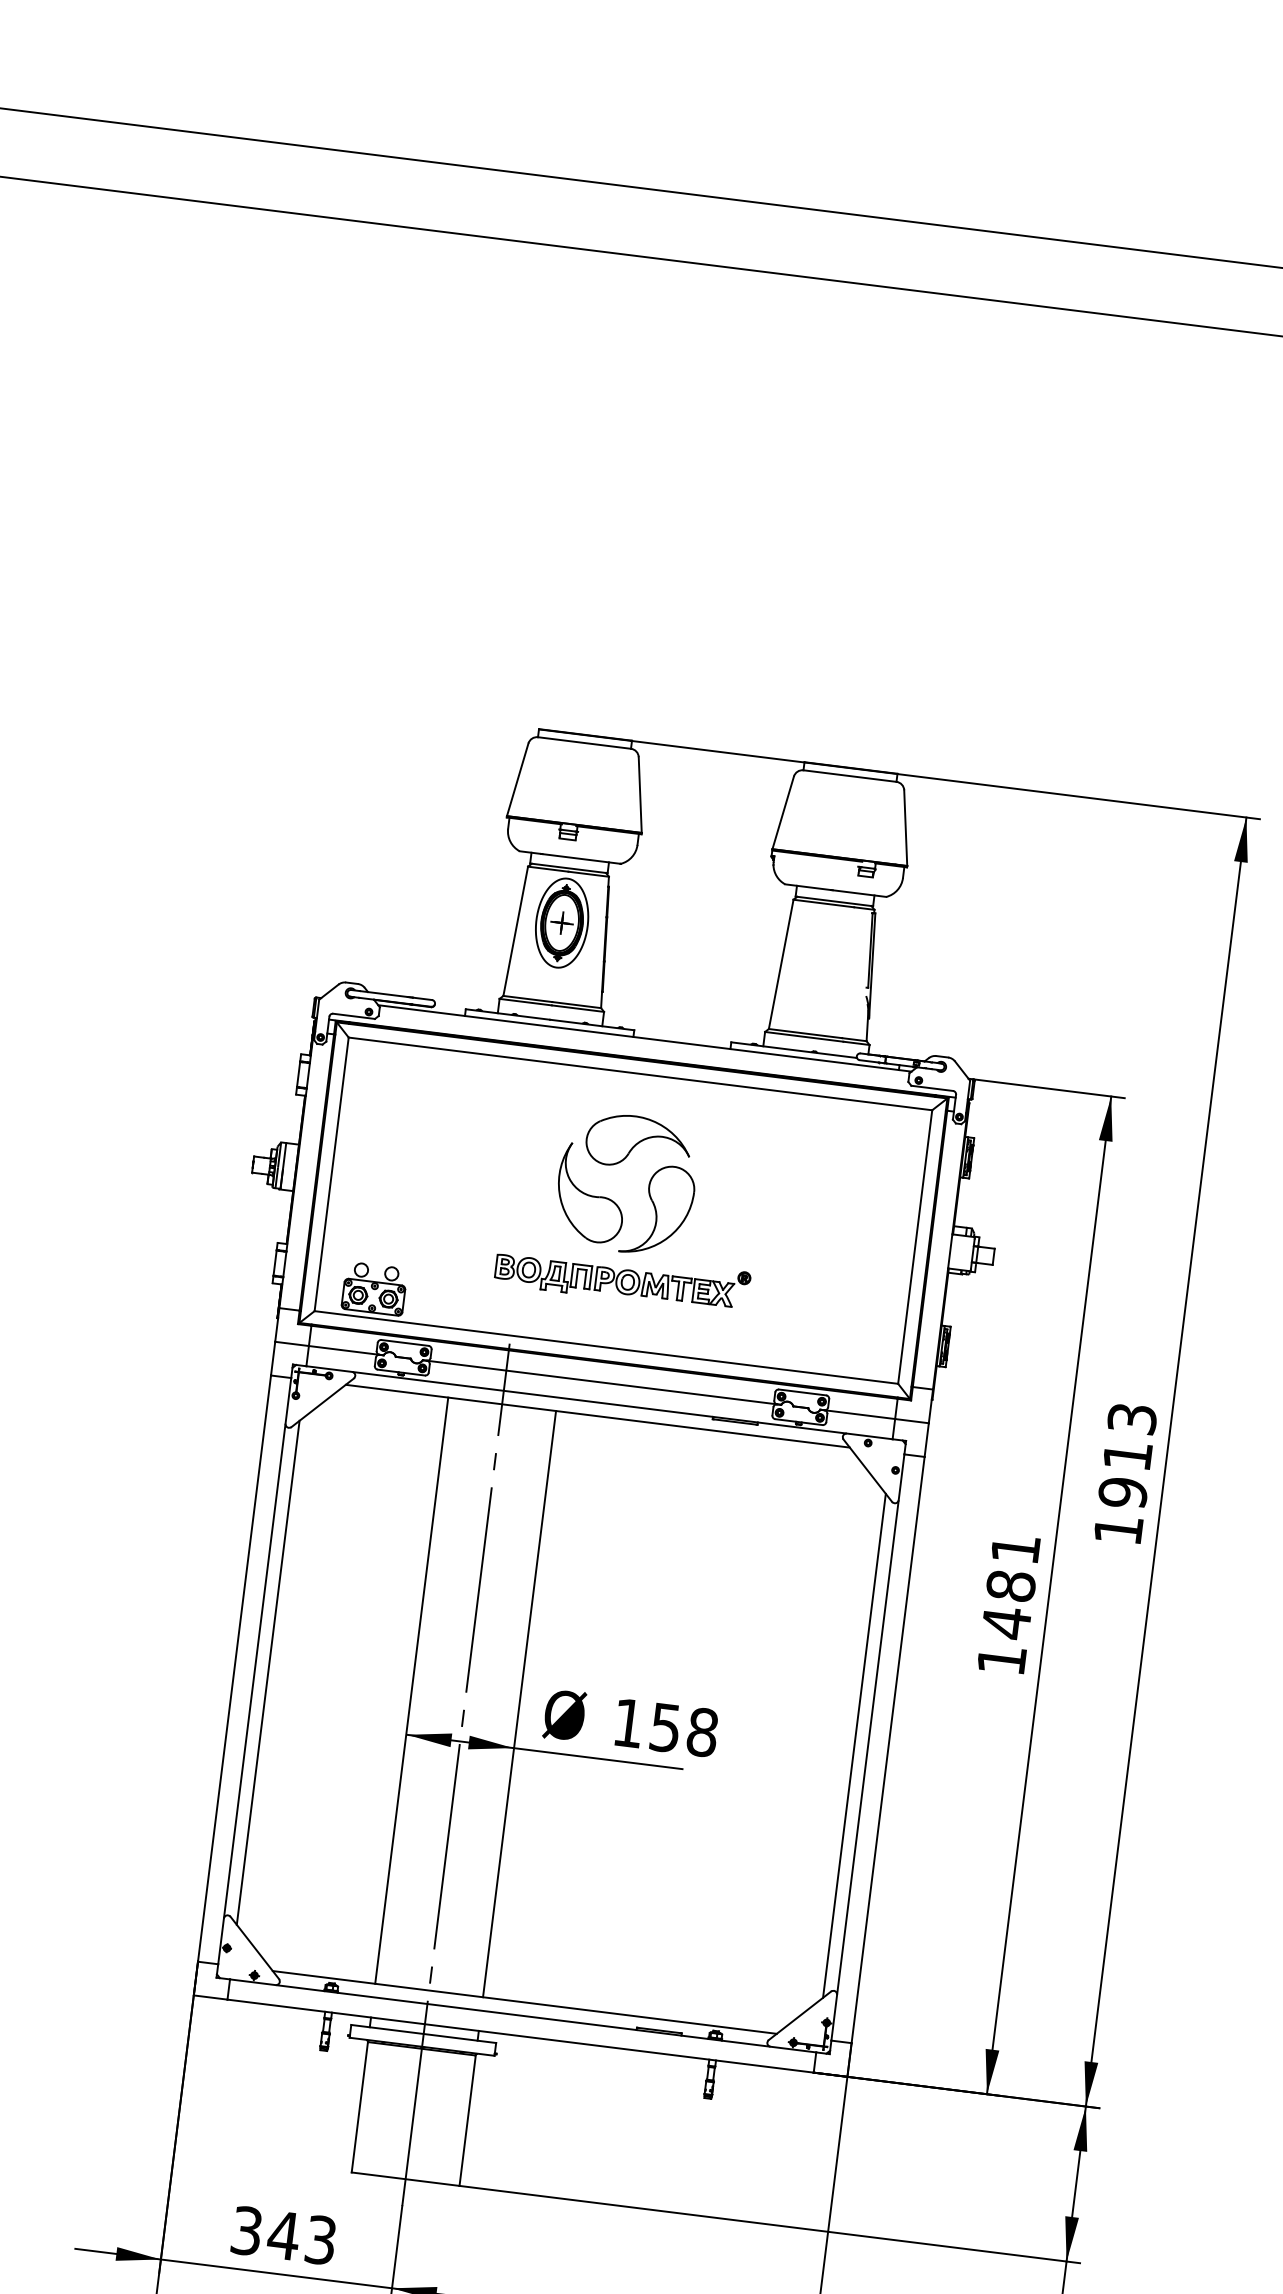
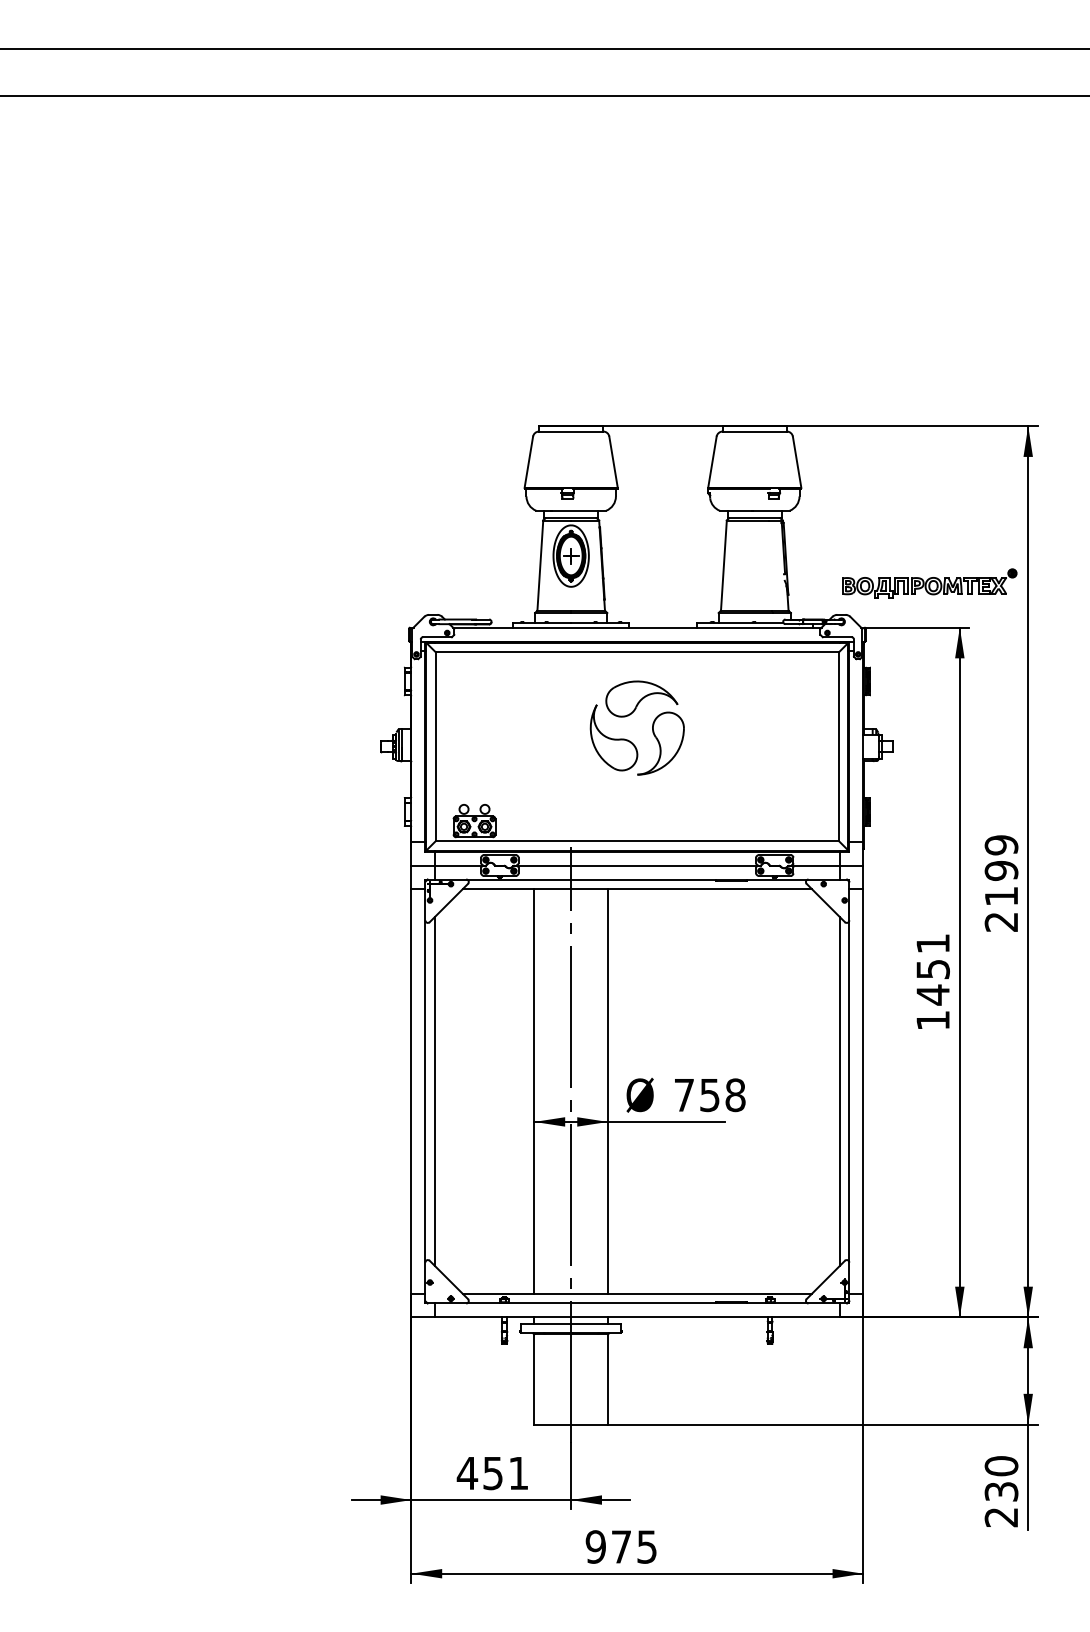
part: (622, 1277) -> (929, 583), moved
text: (1125, 1474) -> (1001, 883), 1913 -> 2199
text: (1010, 1586) -> (932, 969), 1481 -> 1451
text: (628, 1723) -> (684, 1095), 158 -> 758
text: (282, 2235) -> (492, 1473), 343 -> 451

